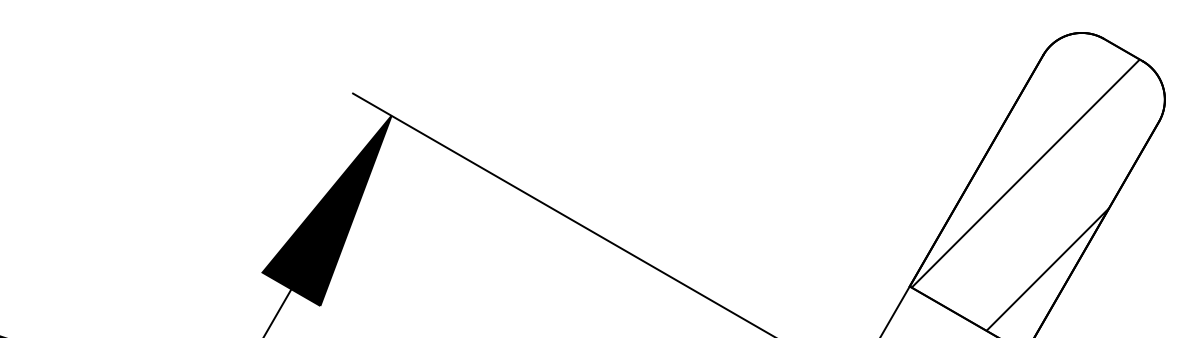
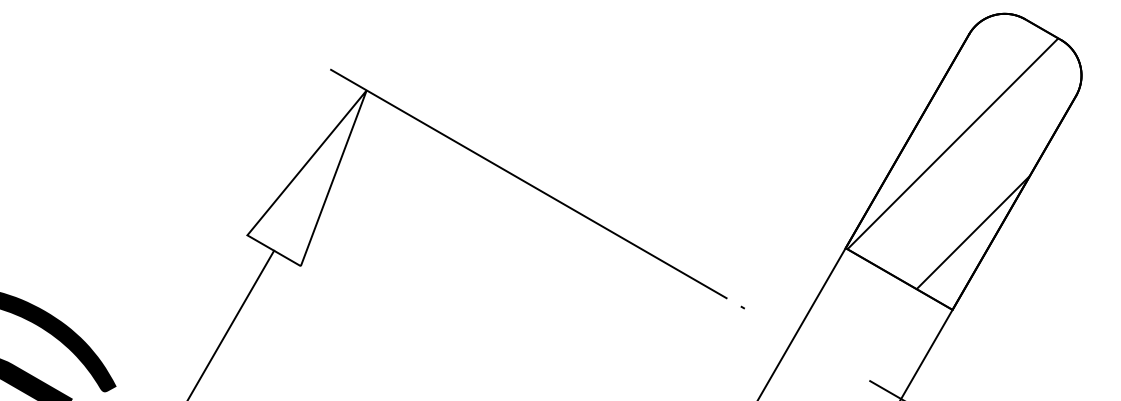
fill: (326, 211) -> (306, 178), removed

